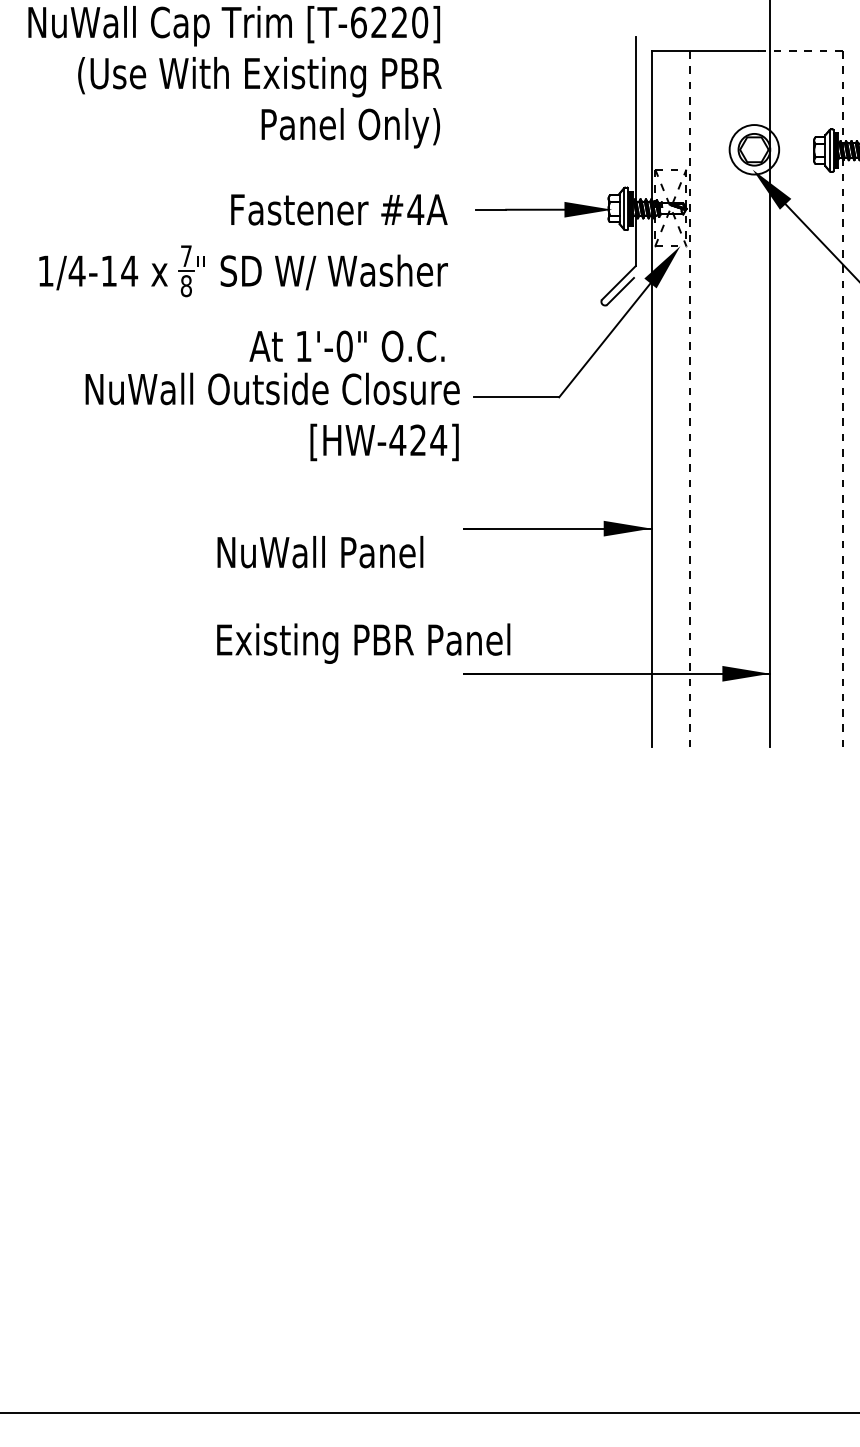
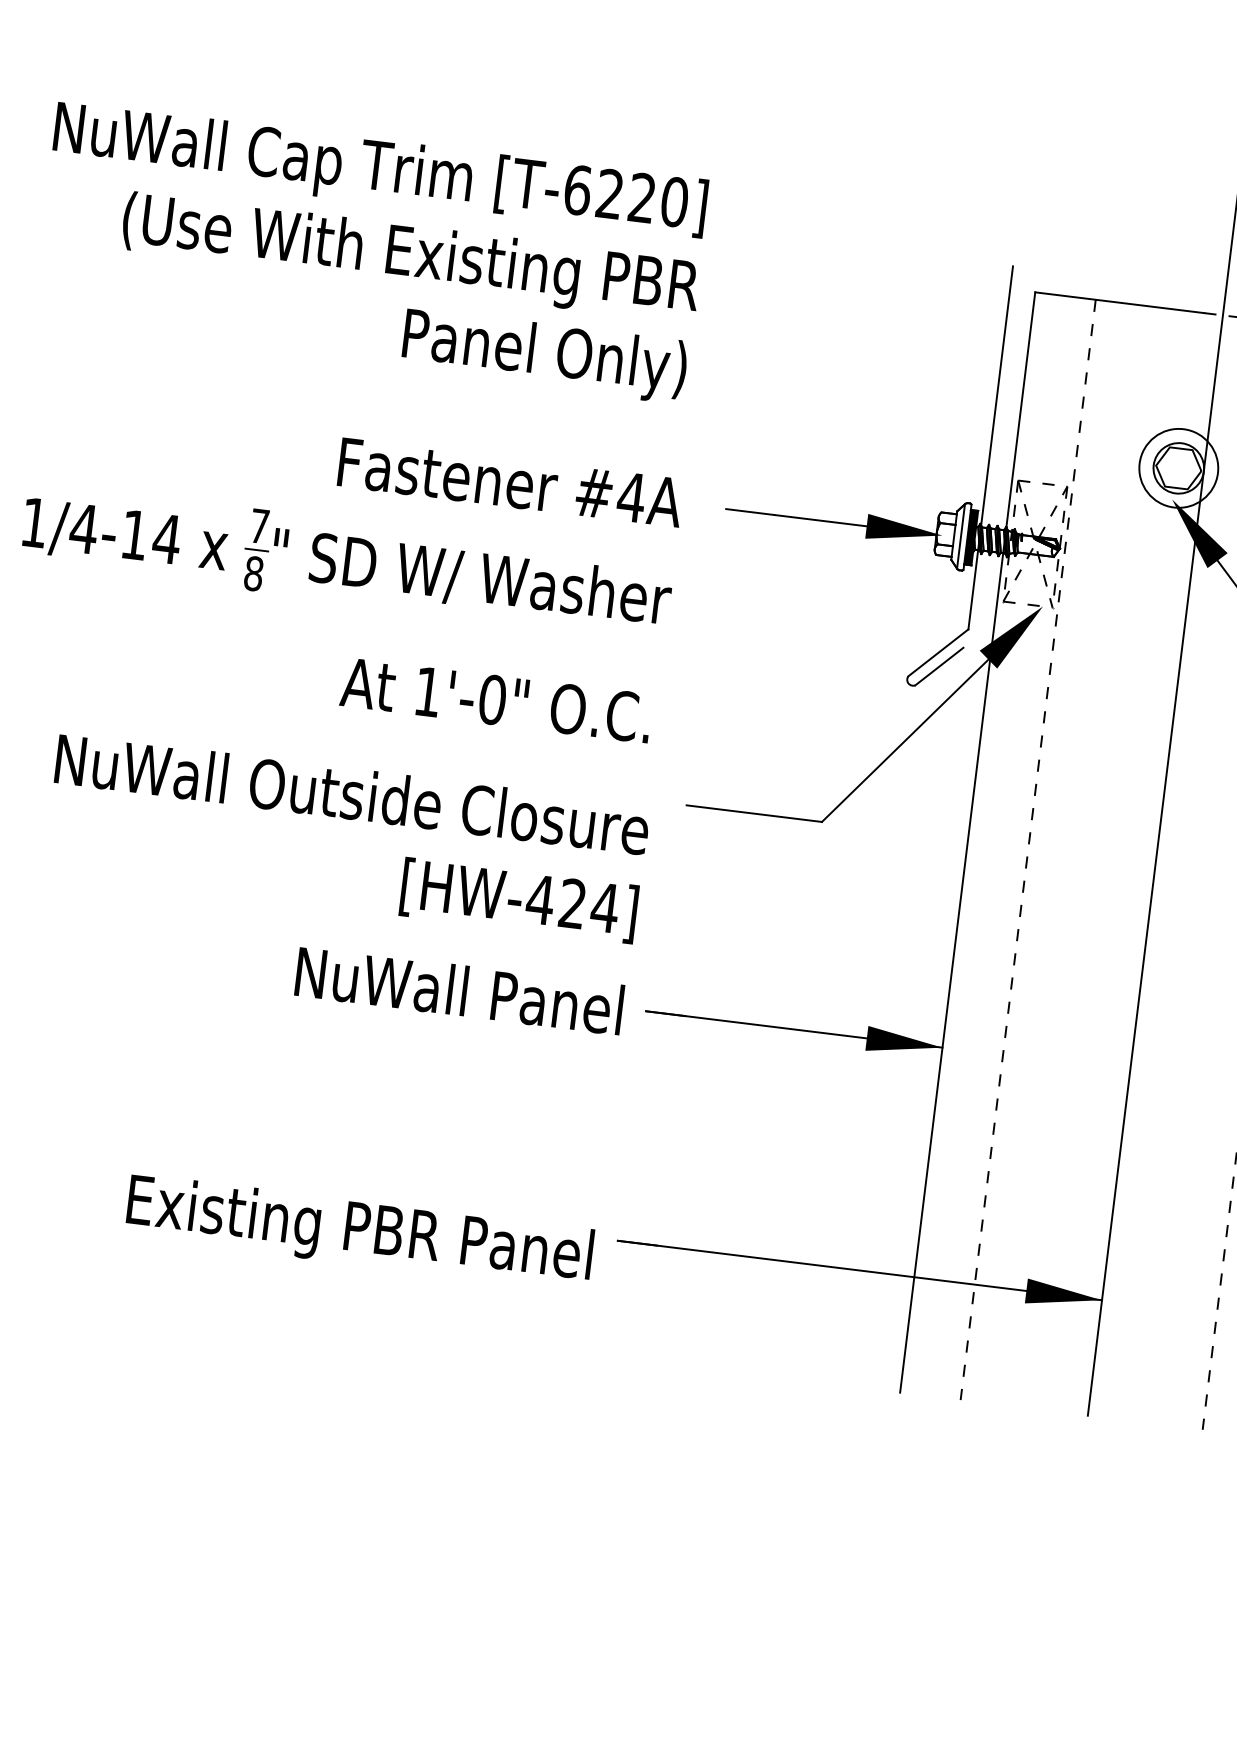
text: (272, 416) -> (346, 837), moved
text: (320, 552) -> (459, 991), moved
text: (363, 643) -> (359, 1232), moved

